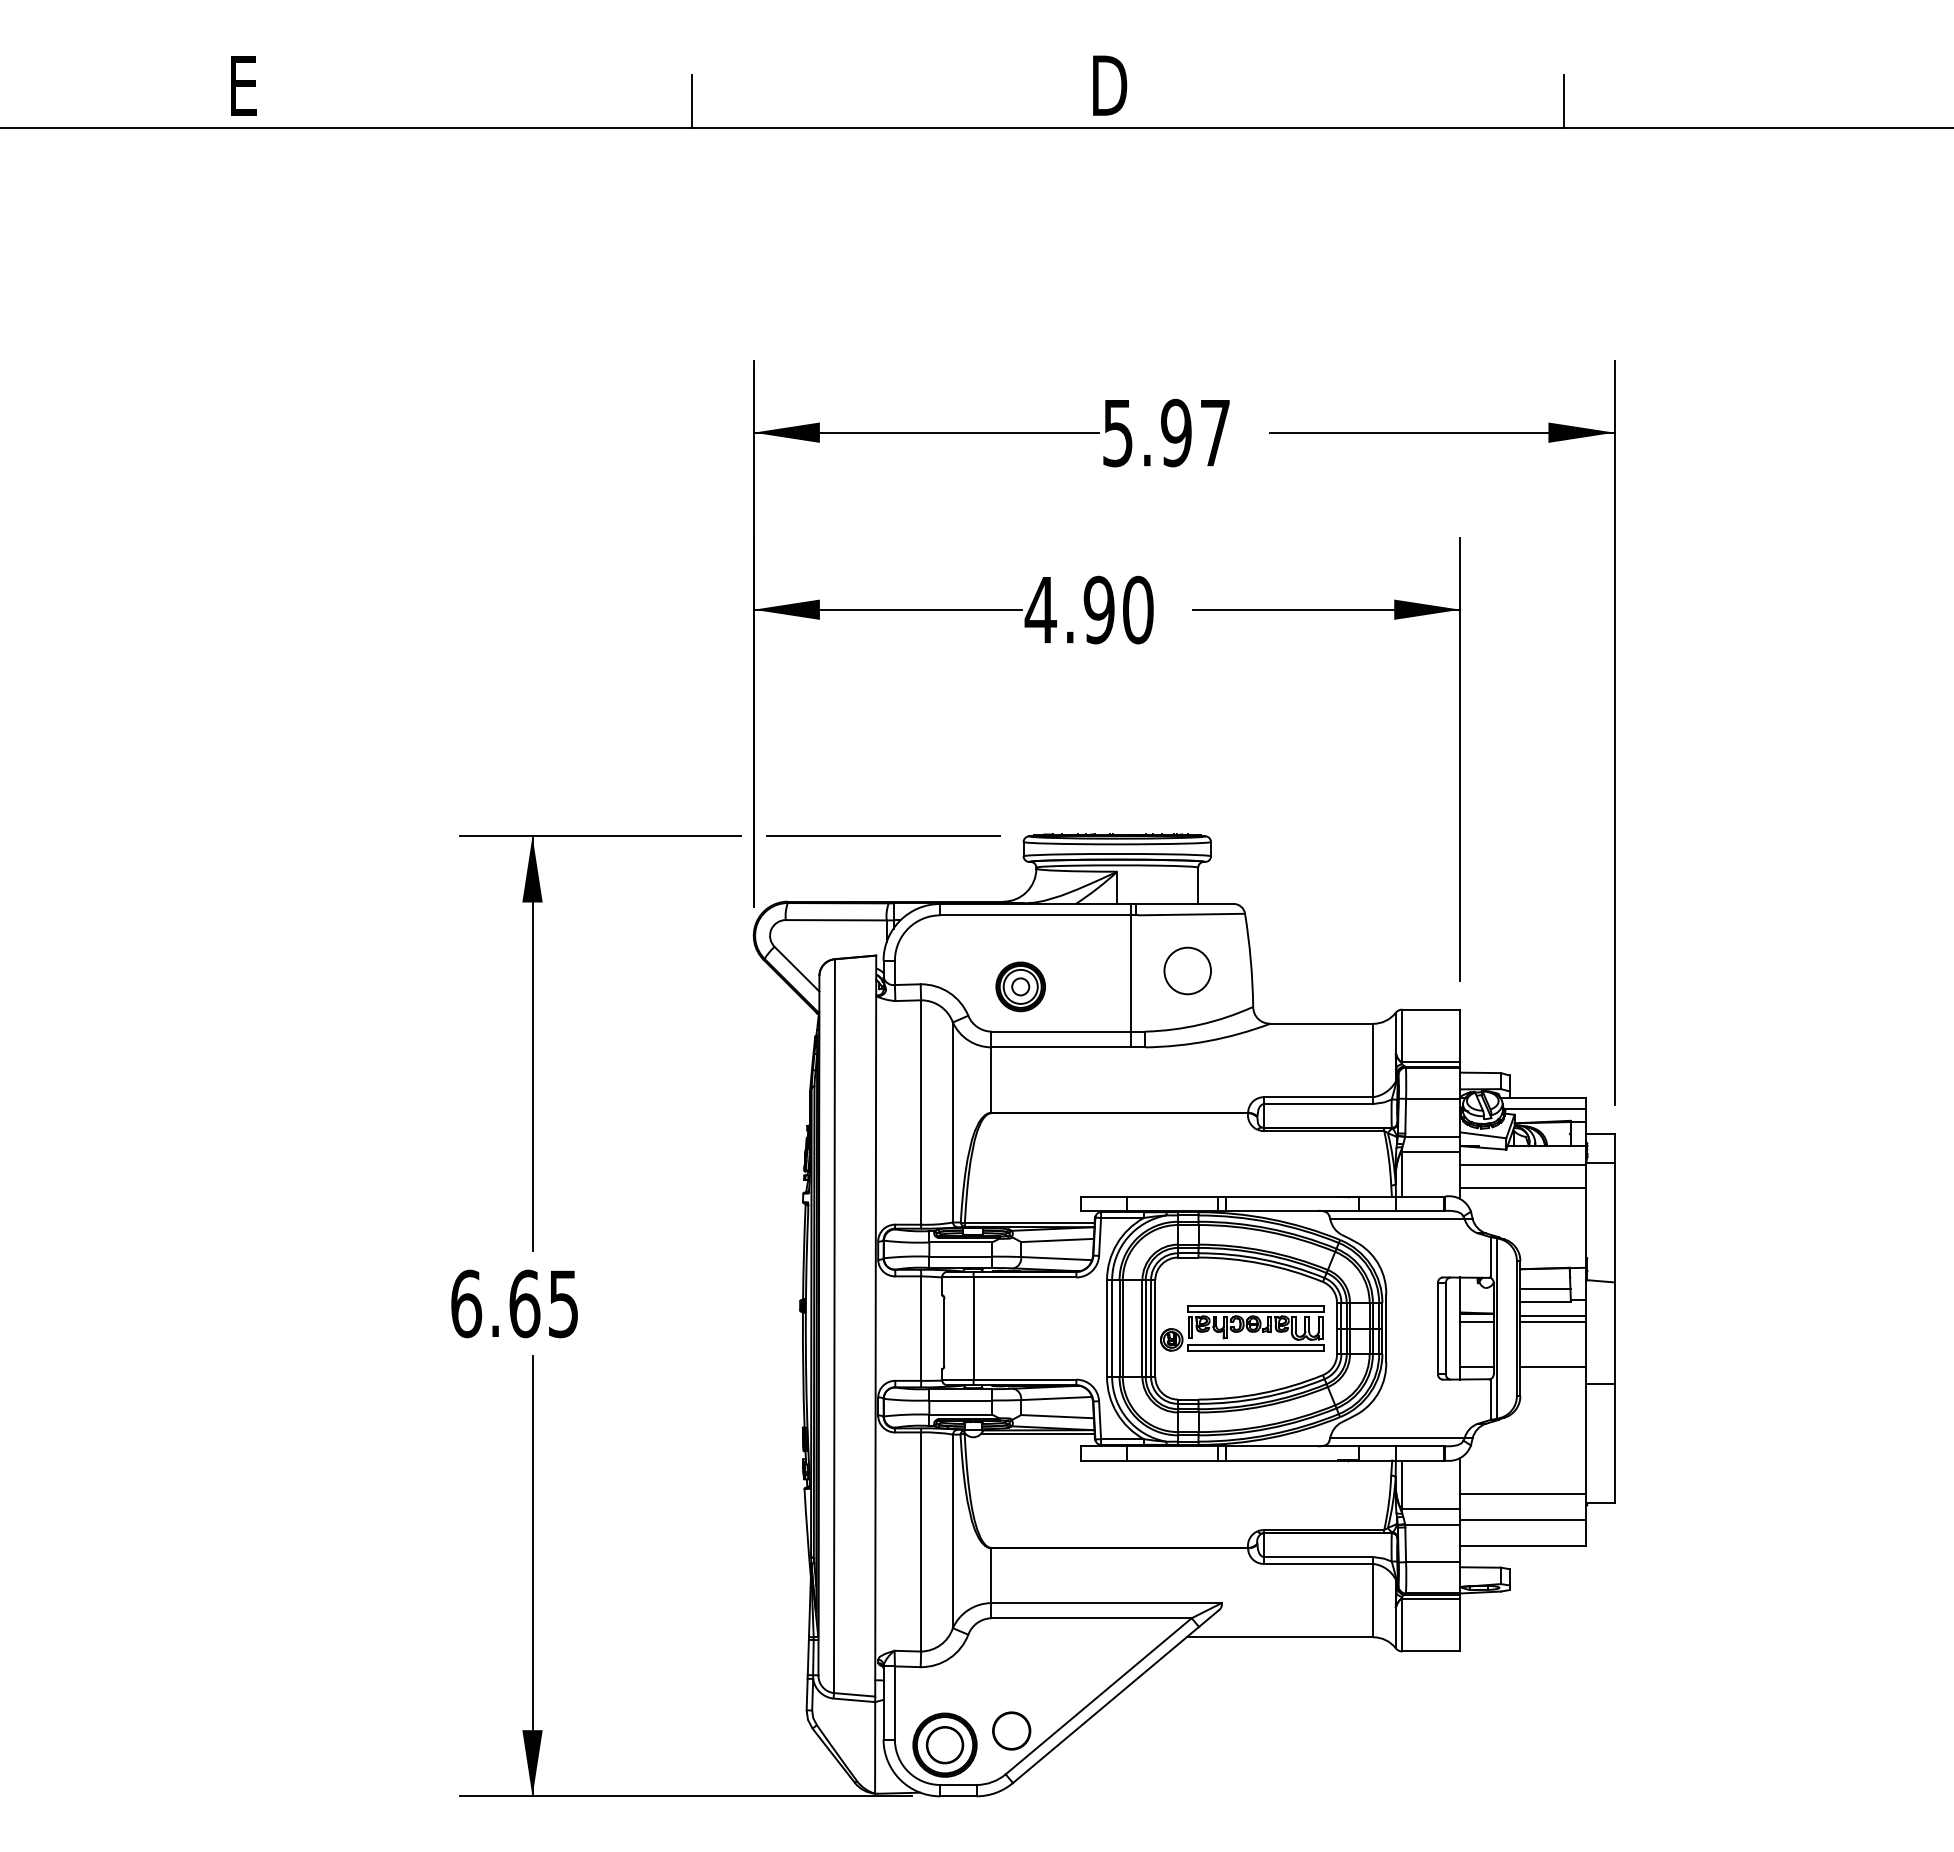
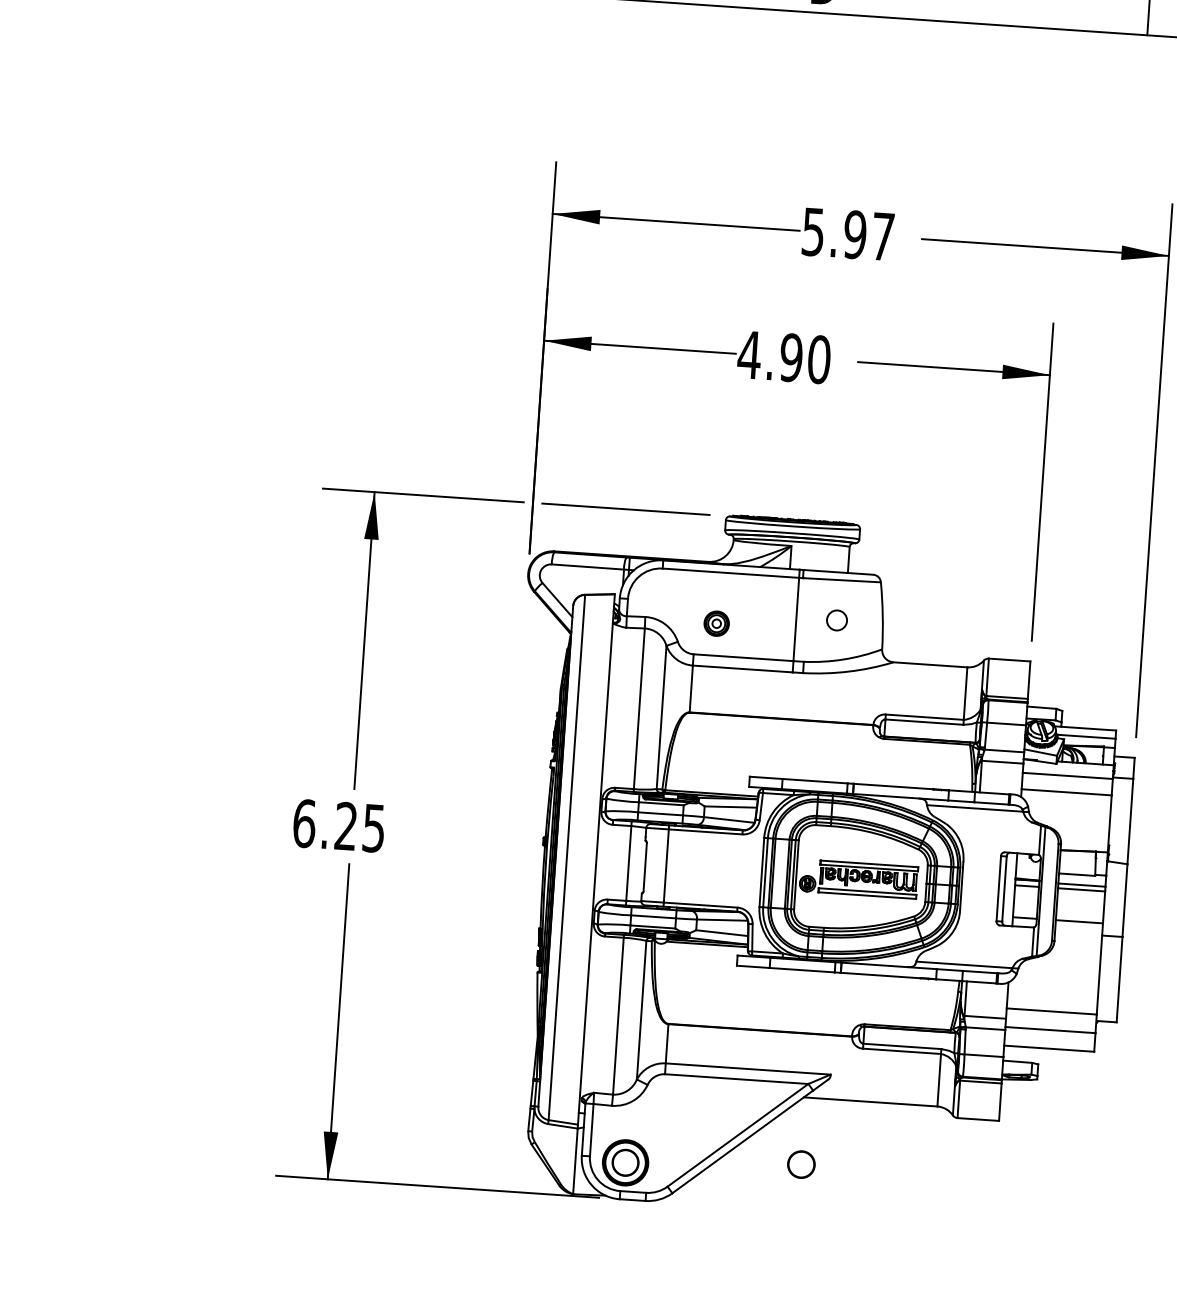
circle: (1187, 970) -> (836, 620), size x0.6
part: (1020, 986) -> (716, 623), size x0.7
line: (1545, 1289) -> (1077, 865), removed
text: (524, 1303) -> (346, 826), 6.65 -> 6.25
circle: (1011, 1730) -> (801, 1164), moved

